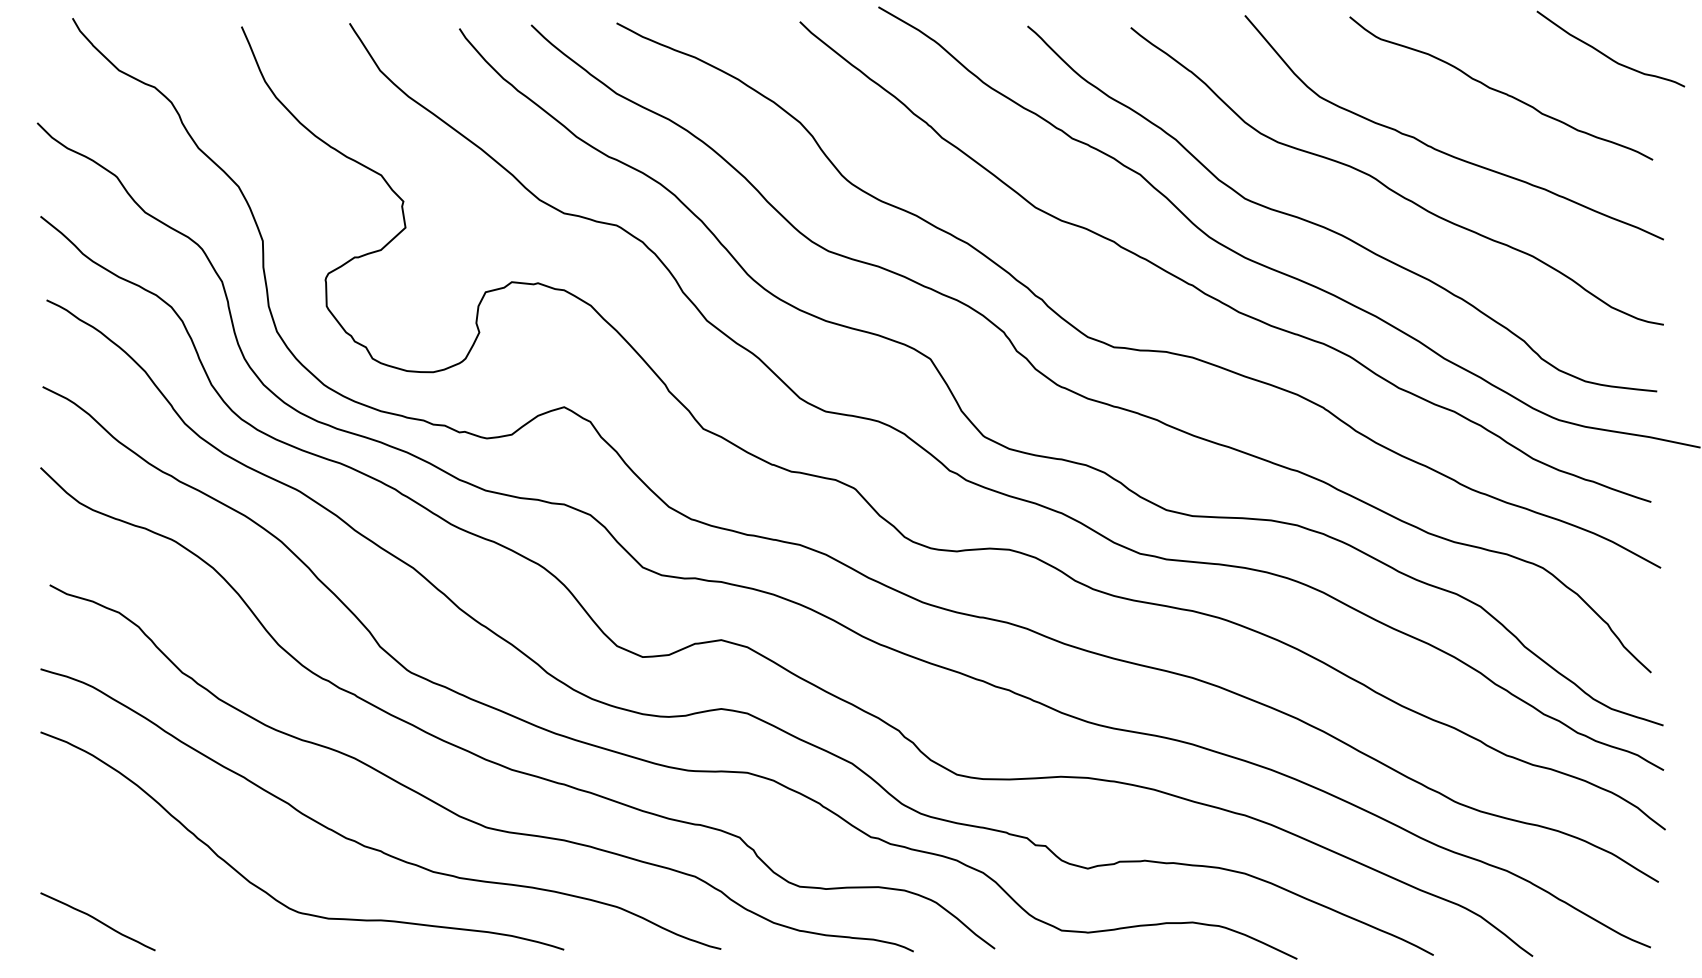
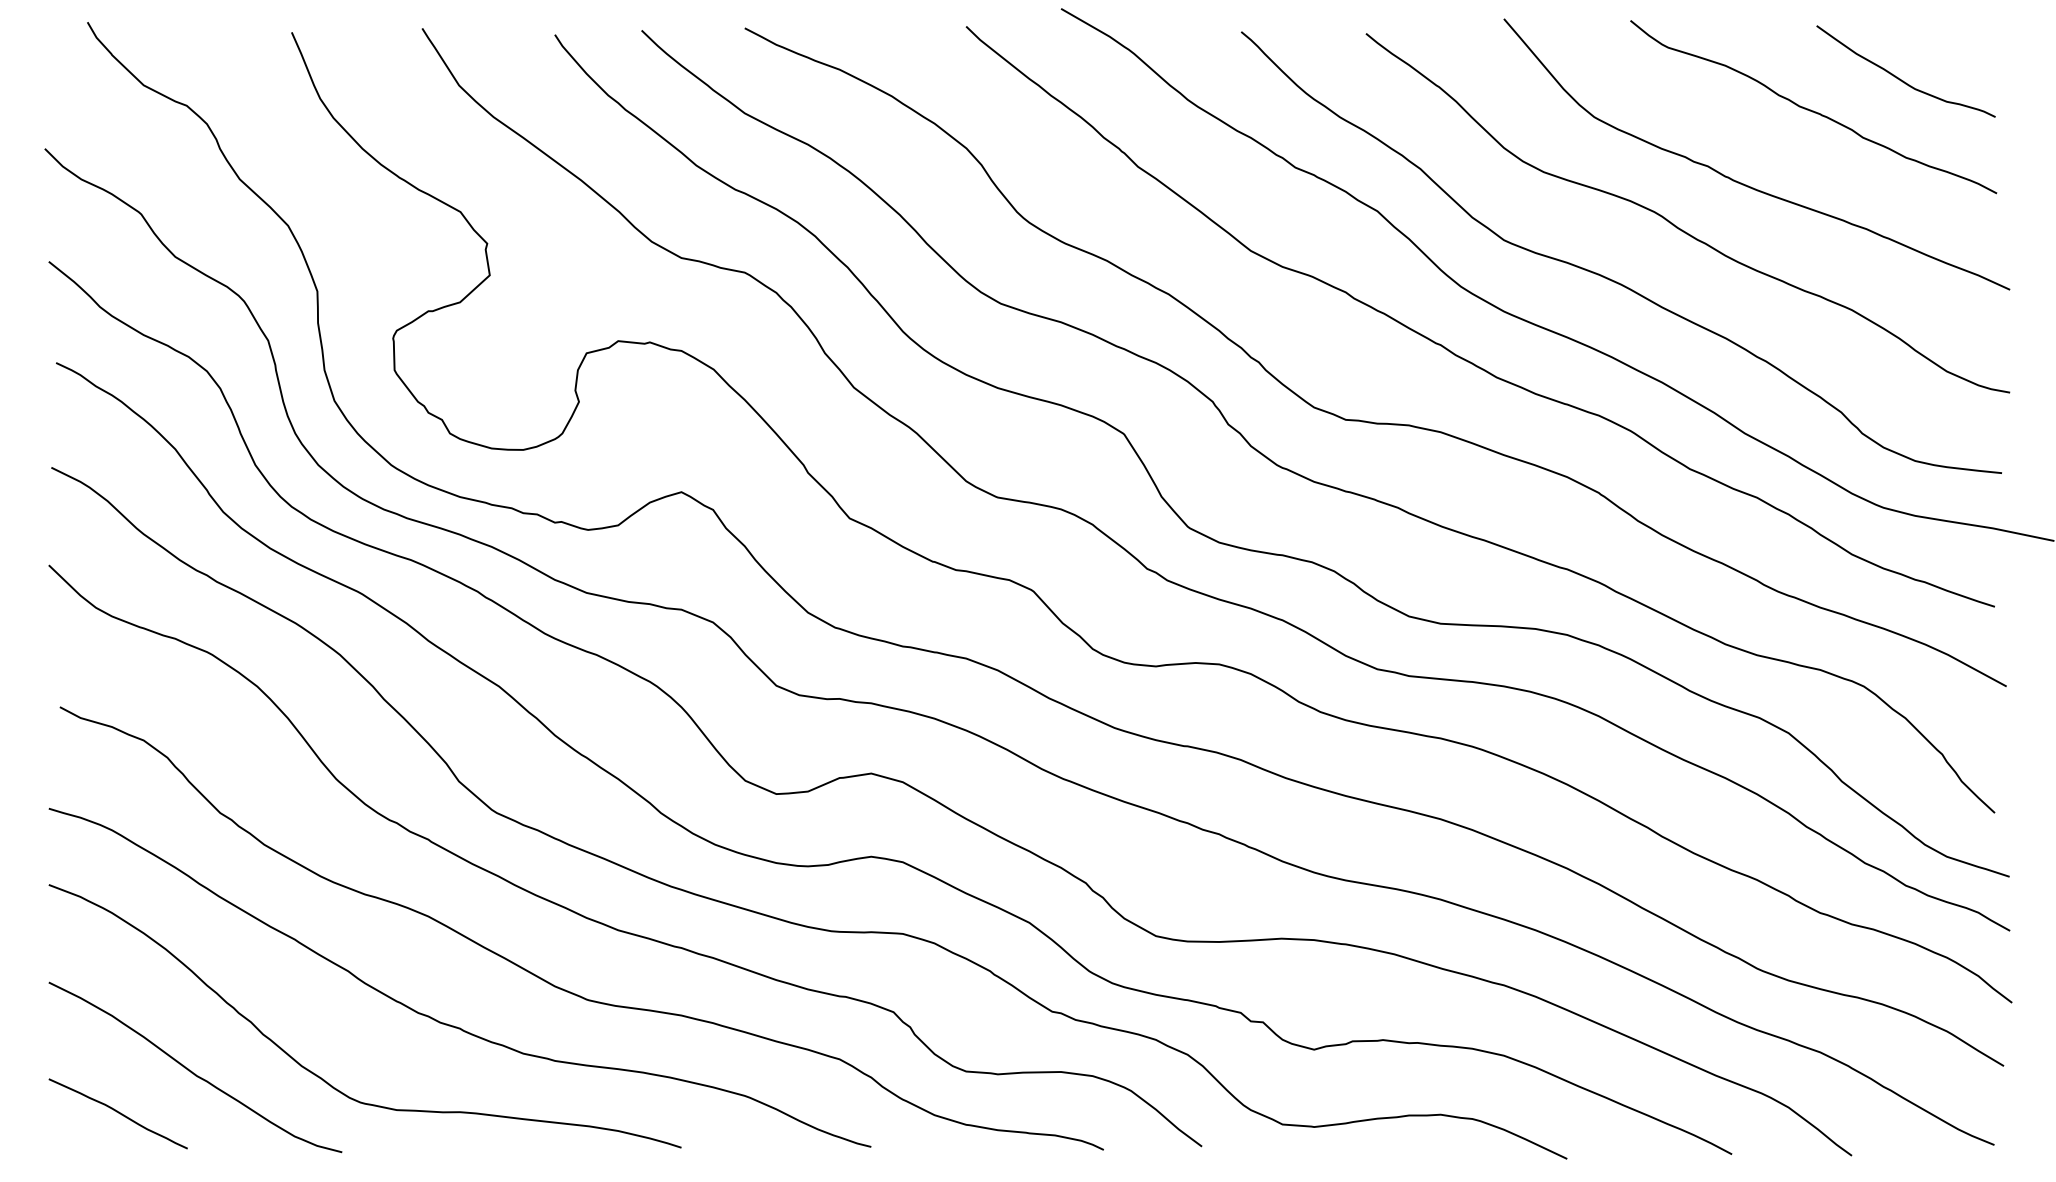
curve: (1606, 54) -> (1900, 78), moved
curve: (158, 885) -> (191, 1070), added

